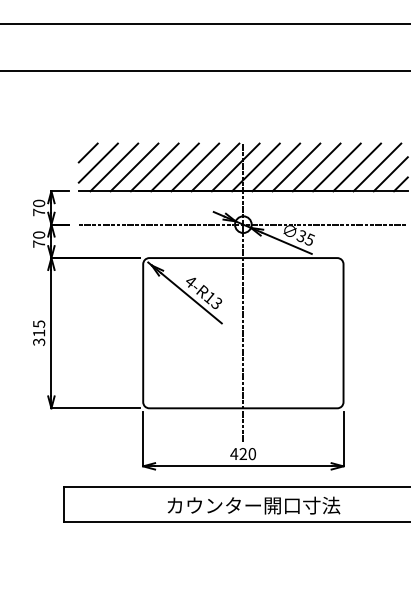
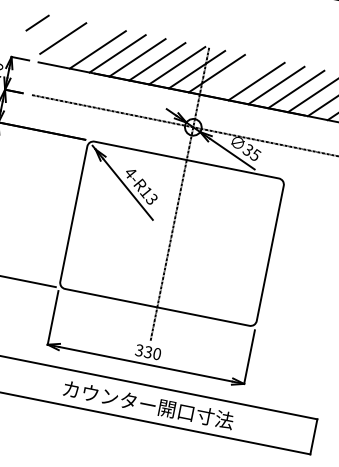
line: (87, 152) -> (36, 22), moved
line: (114, 167) -> (78, 46), removed
line: (276, 167) -> (237, 77), removed
text: (238, 454) -> (143, 351), 420 -> 330

